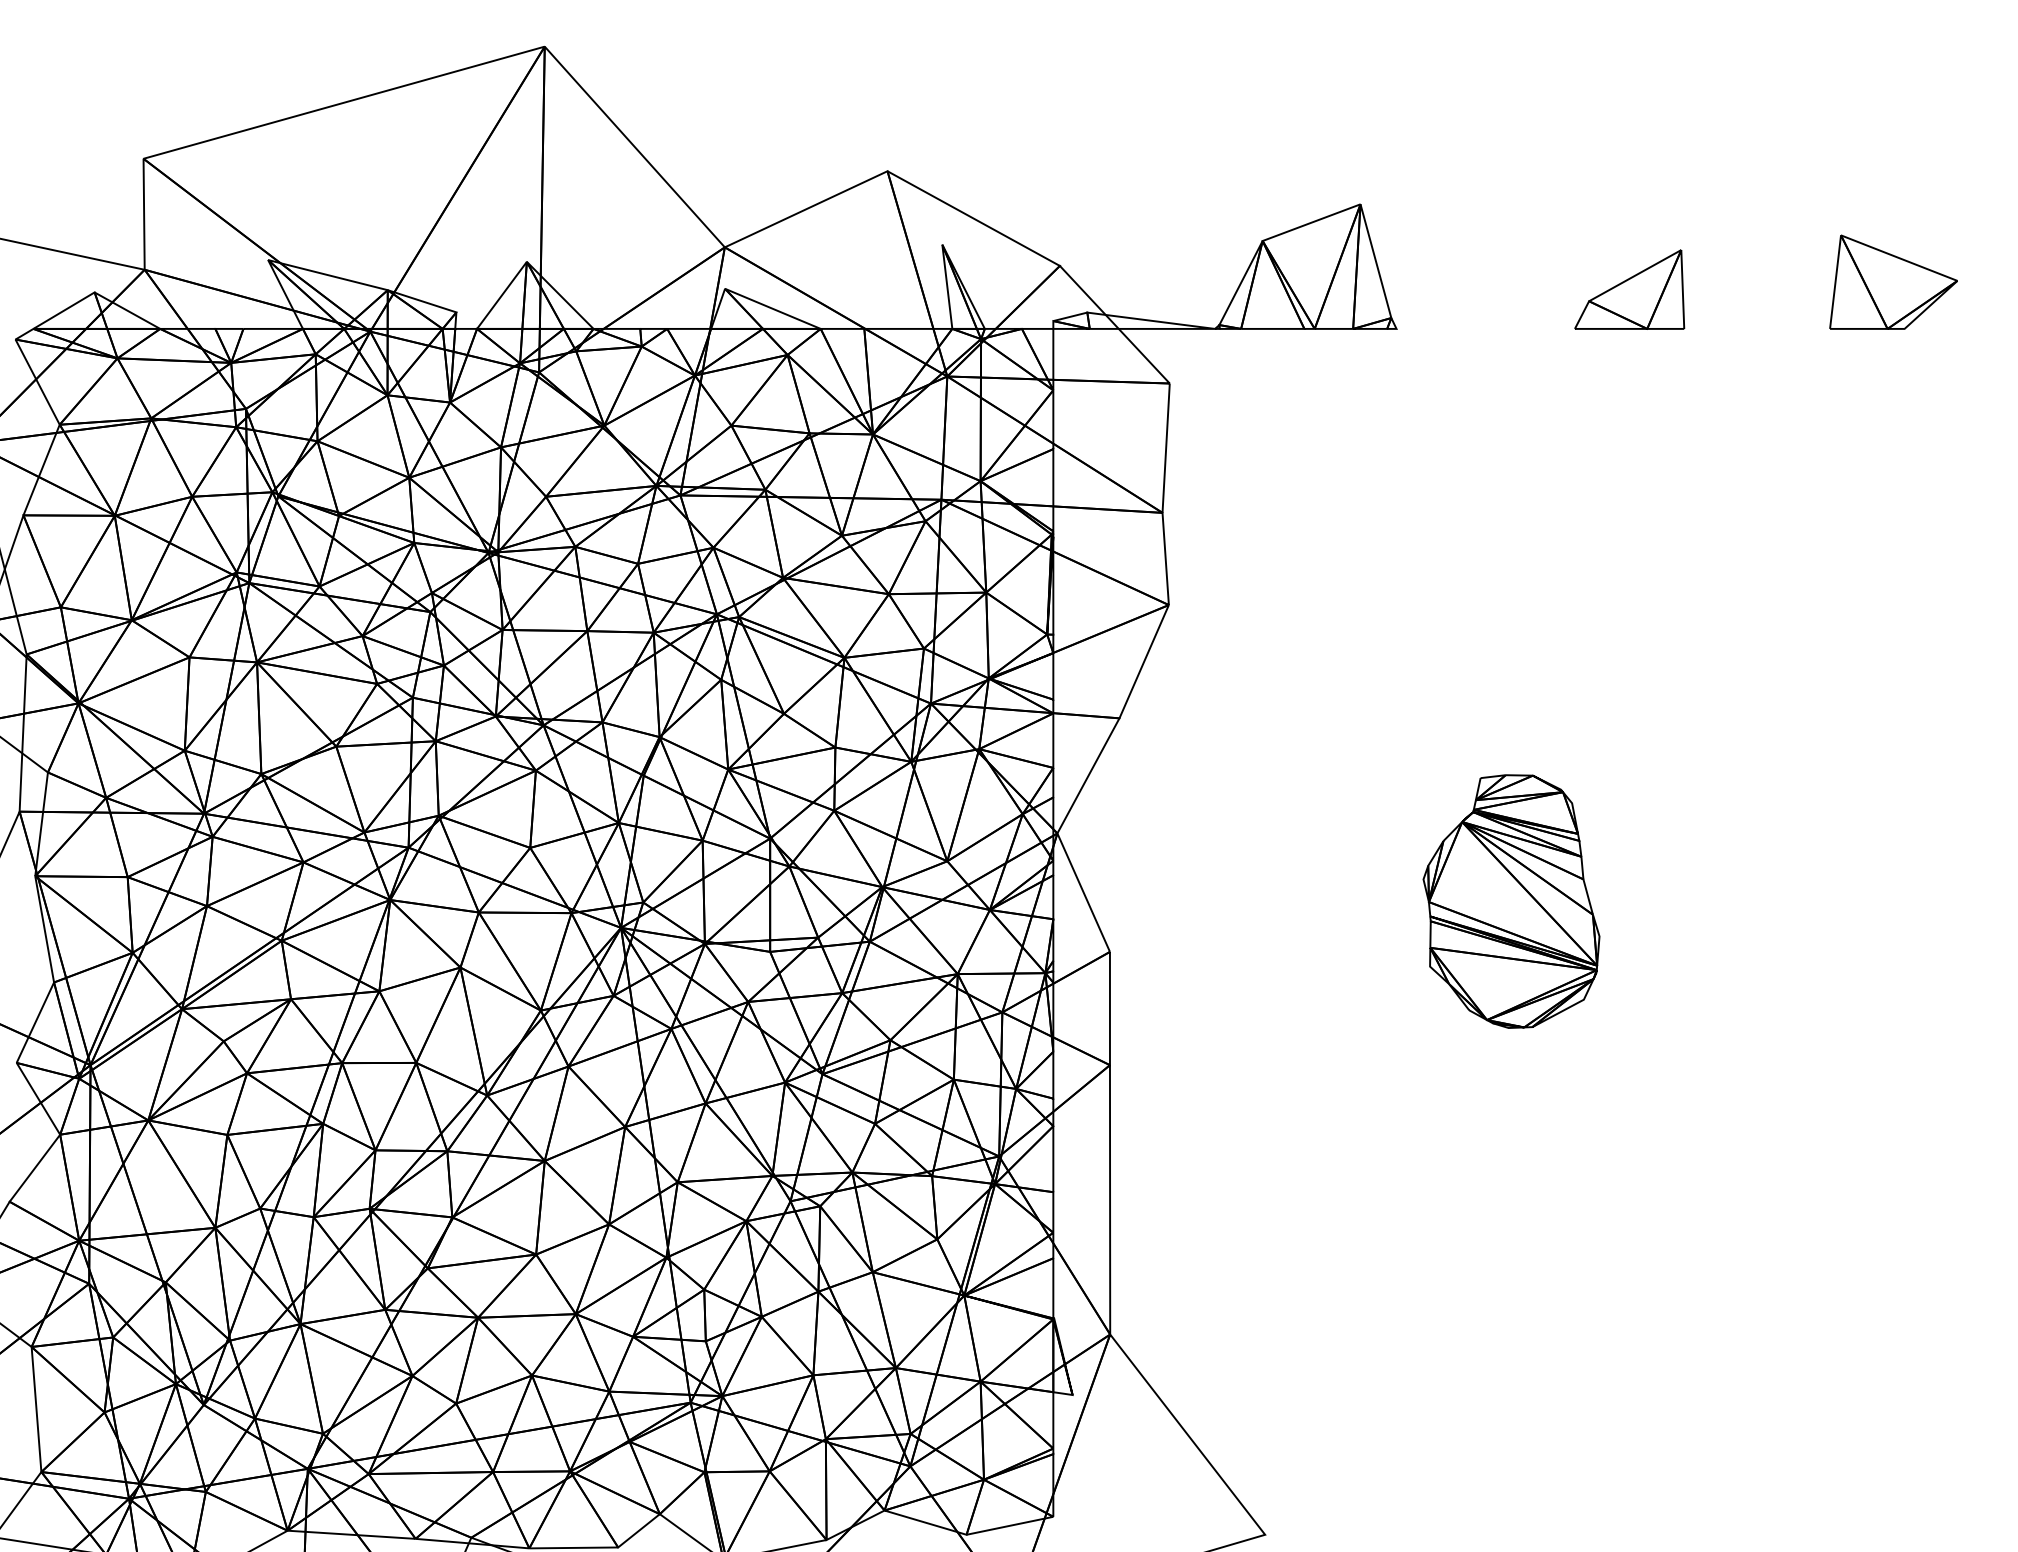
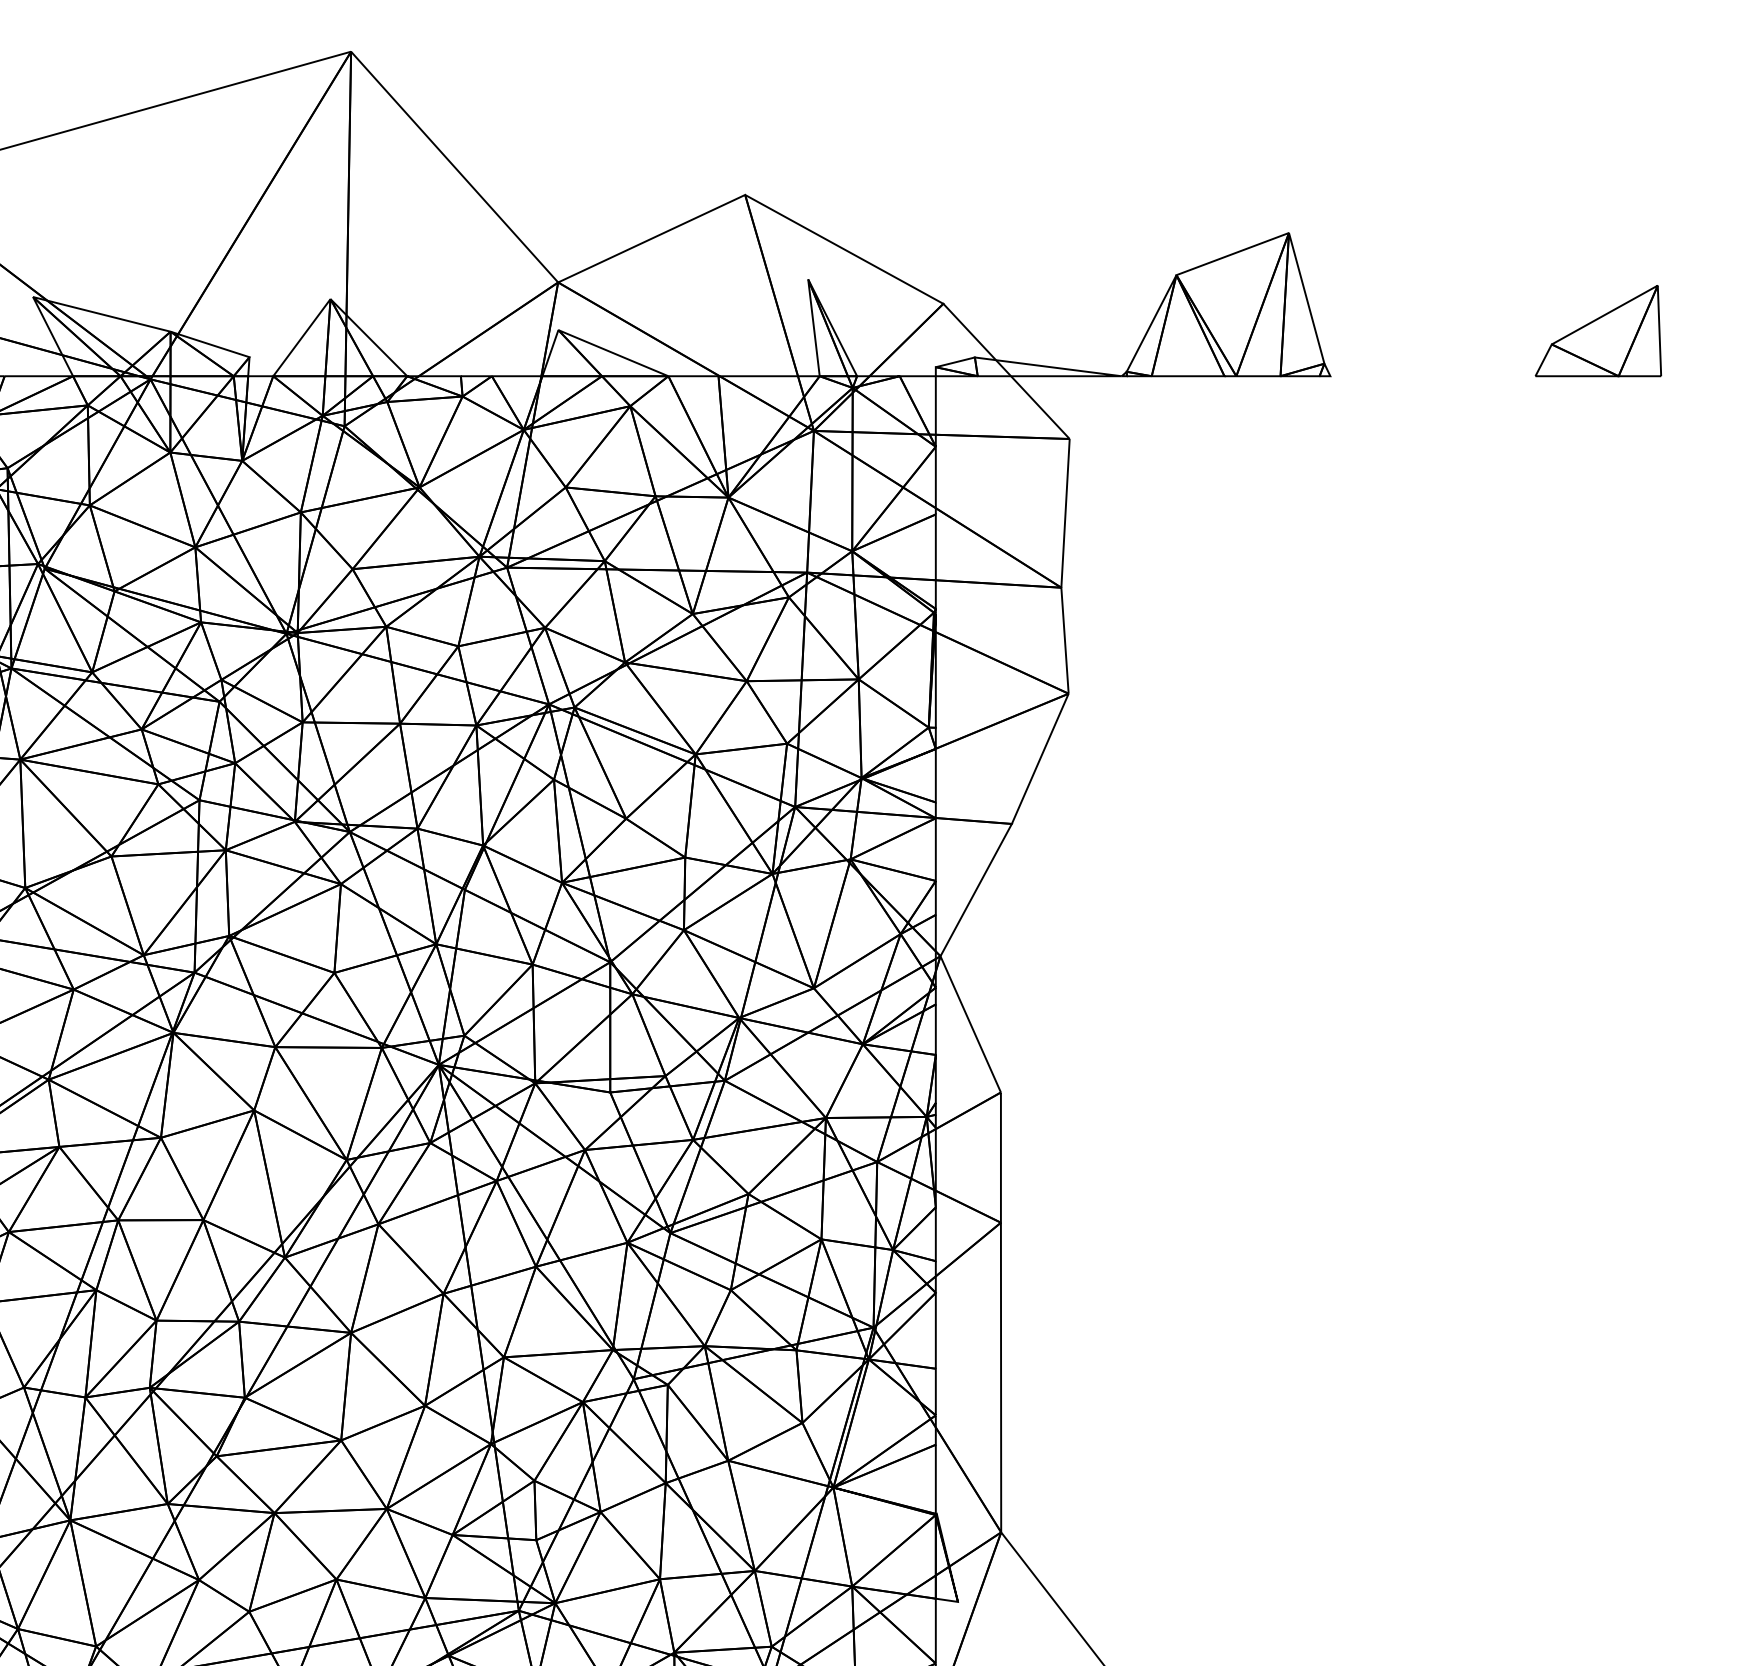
part: (1511, 901) -> (1462, 1034), removed

